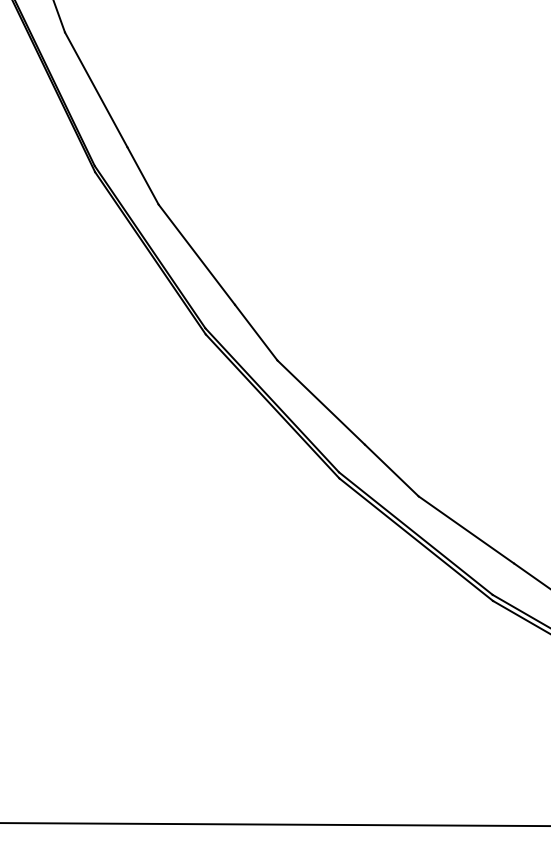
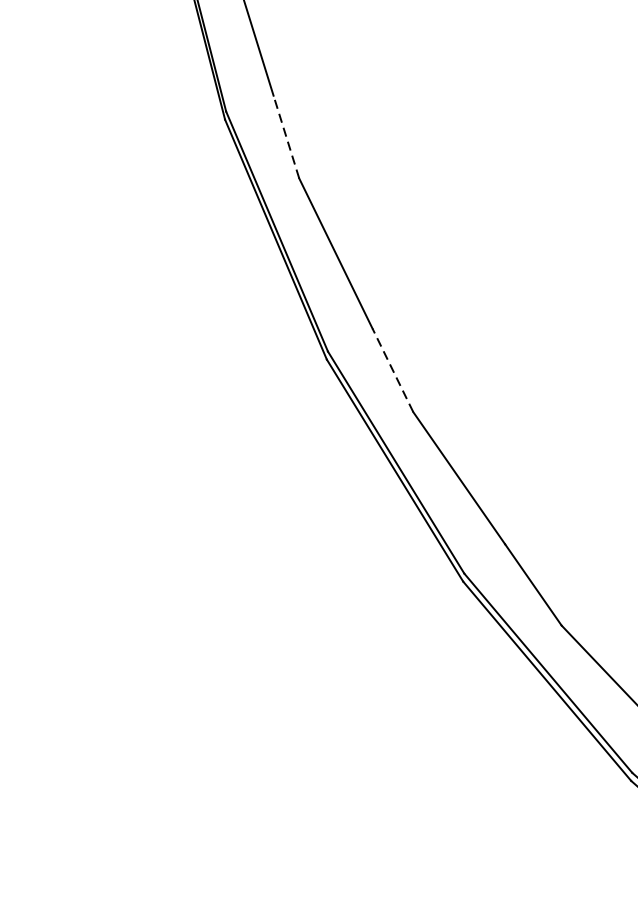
line: (143, 175) -> (287, 136), solid -> dashed
line: (256, 332) -> (393, 370), solid -> dashed

